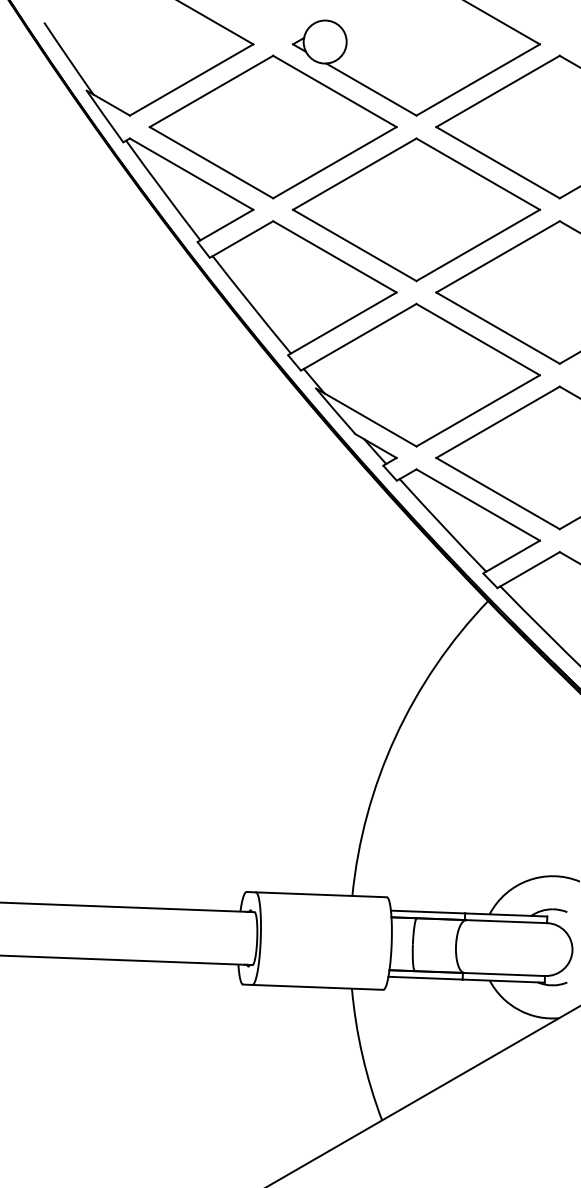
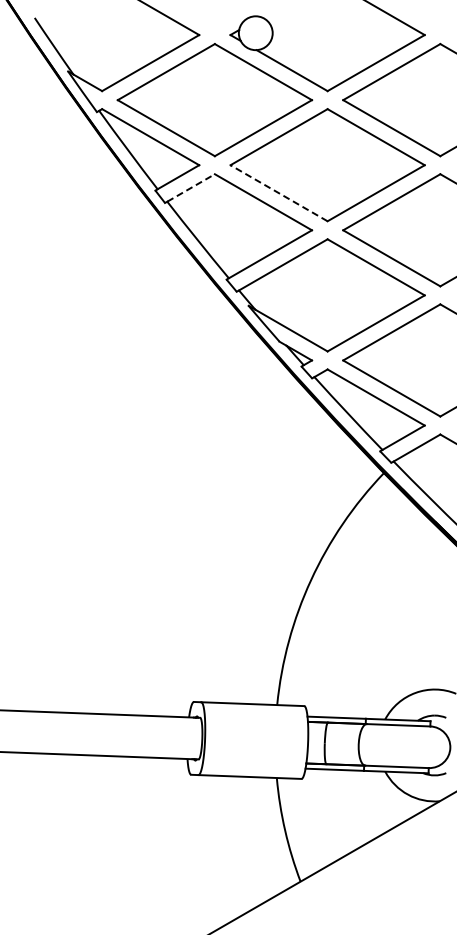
line: (243, 238) -> (191, 187), solid -> dashed
line: (354, 245) -> (278, 193), solid -> dashed

